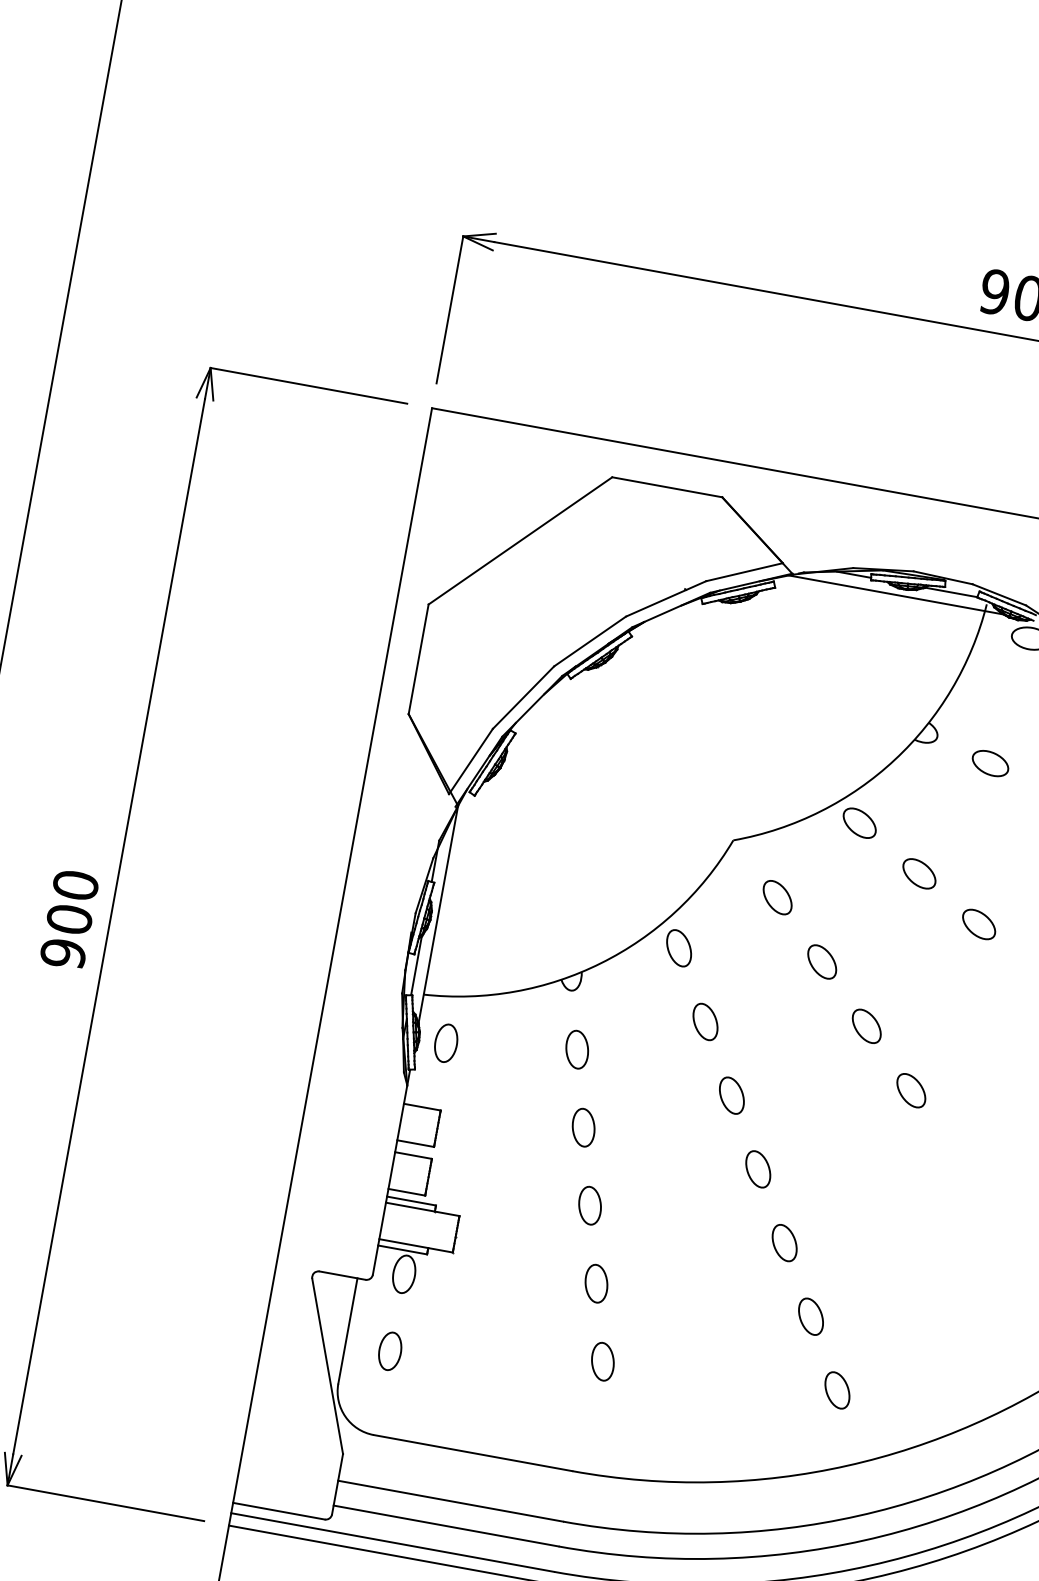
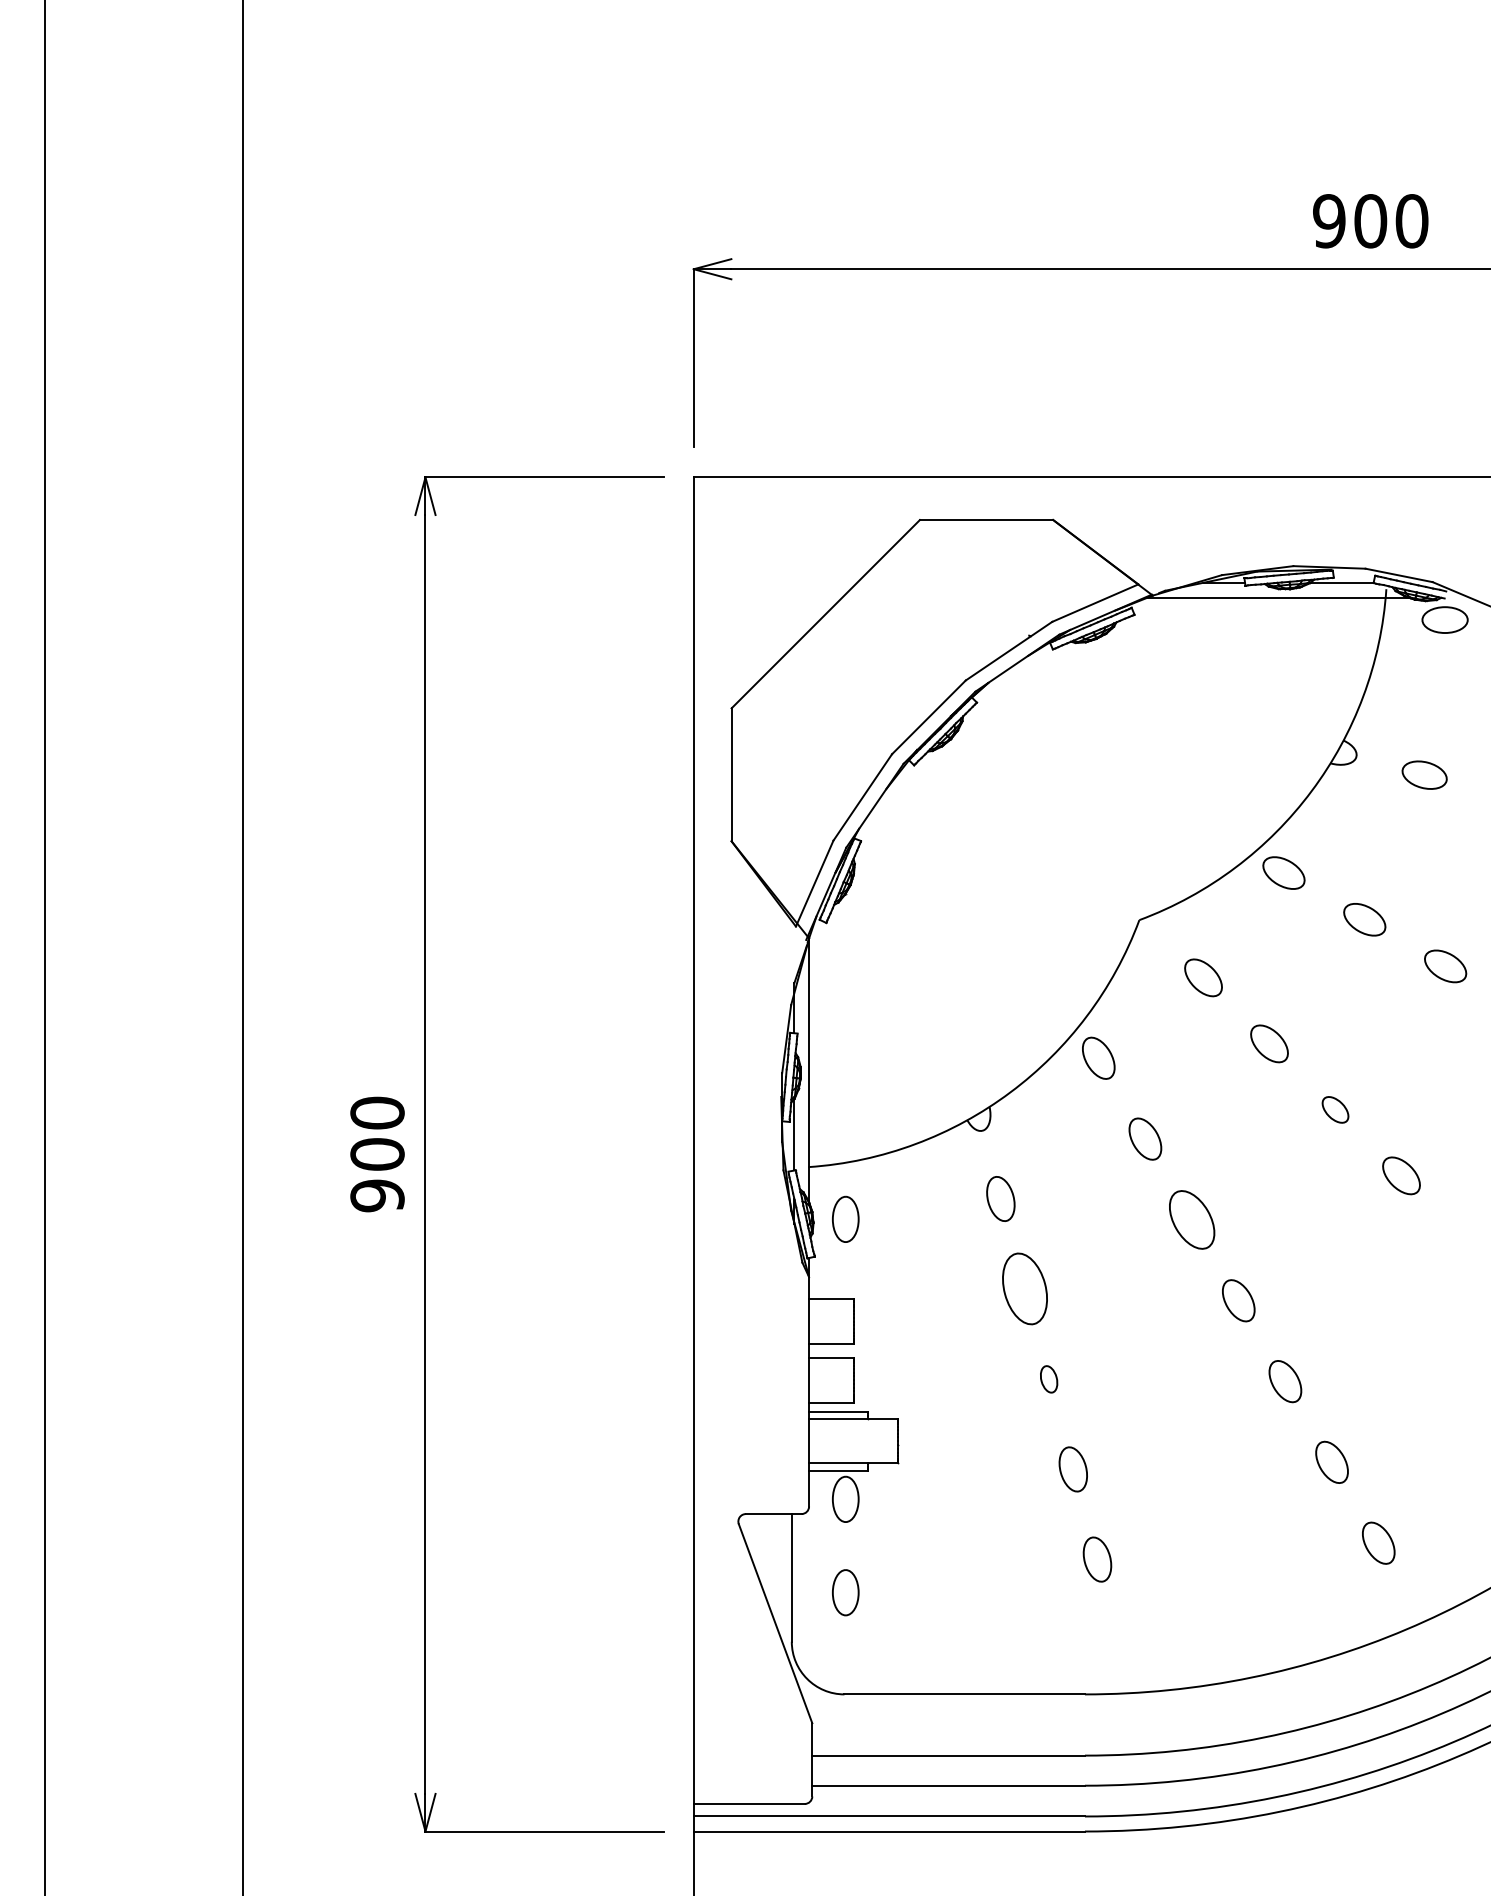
part: (866, 1026) -> (1335, 1109), size x0.7
part: (731, 1095) -> (1191, 1219), size x1.4
part: (583, 1127) -> (1024, 1289), size x1.6
part: (589, 1205) -> (1048, 1379), size x0.6

